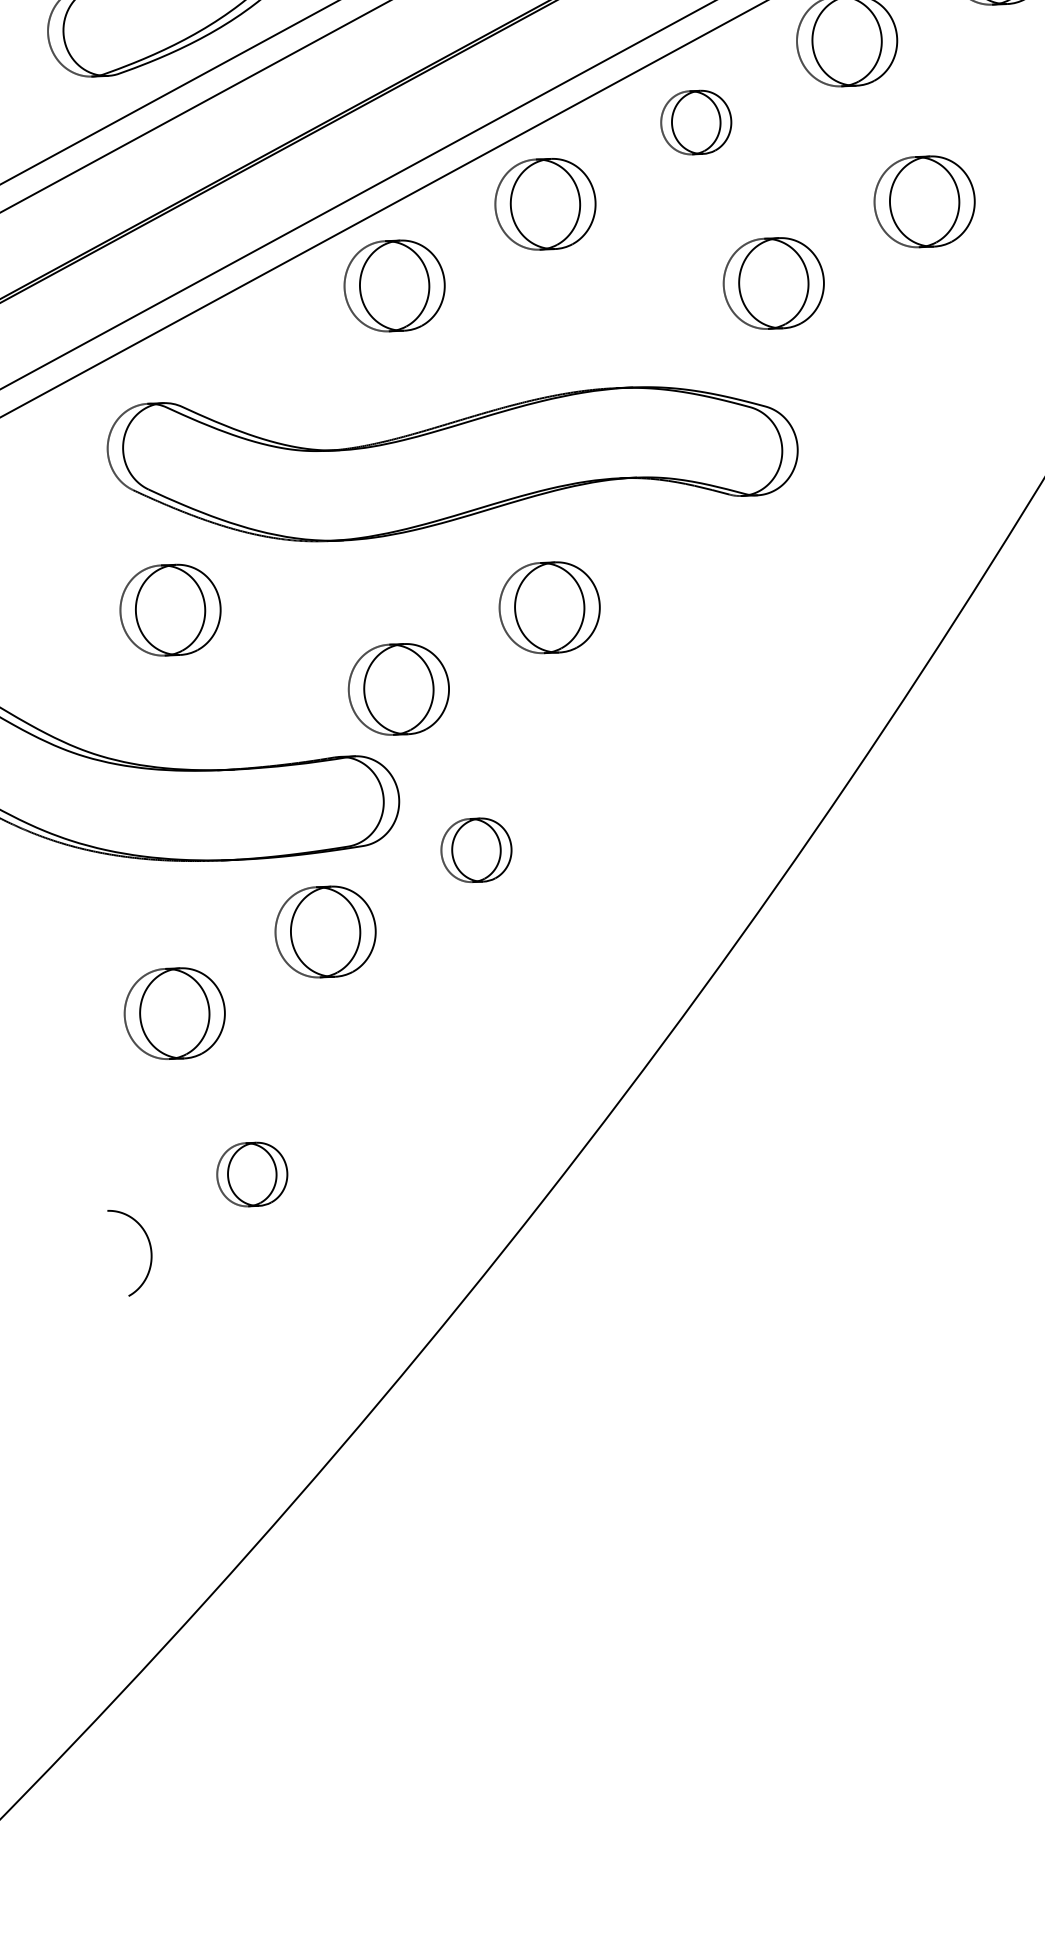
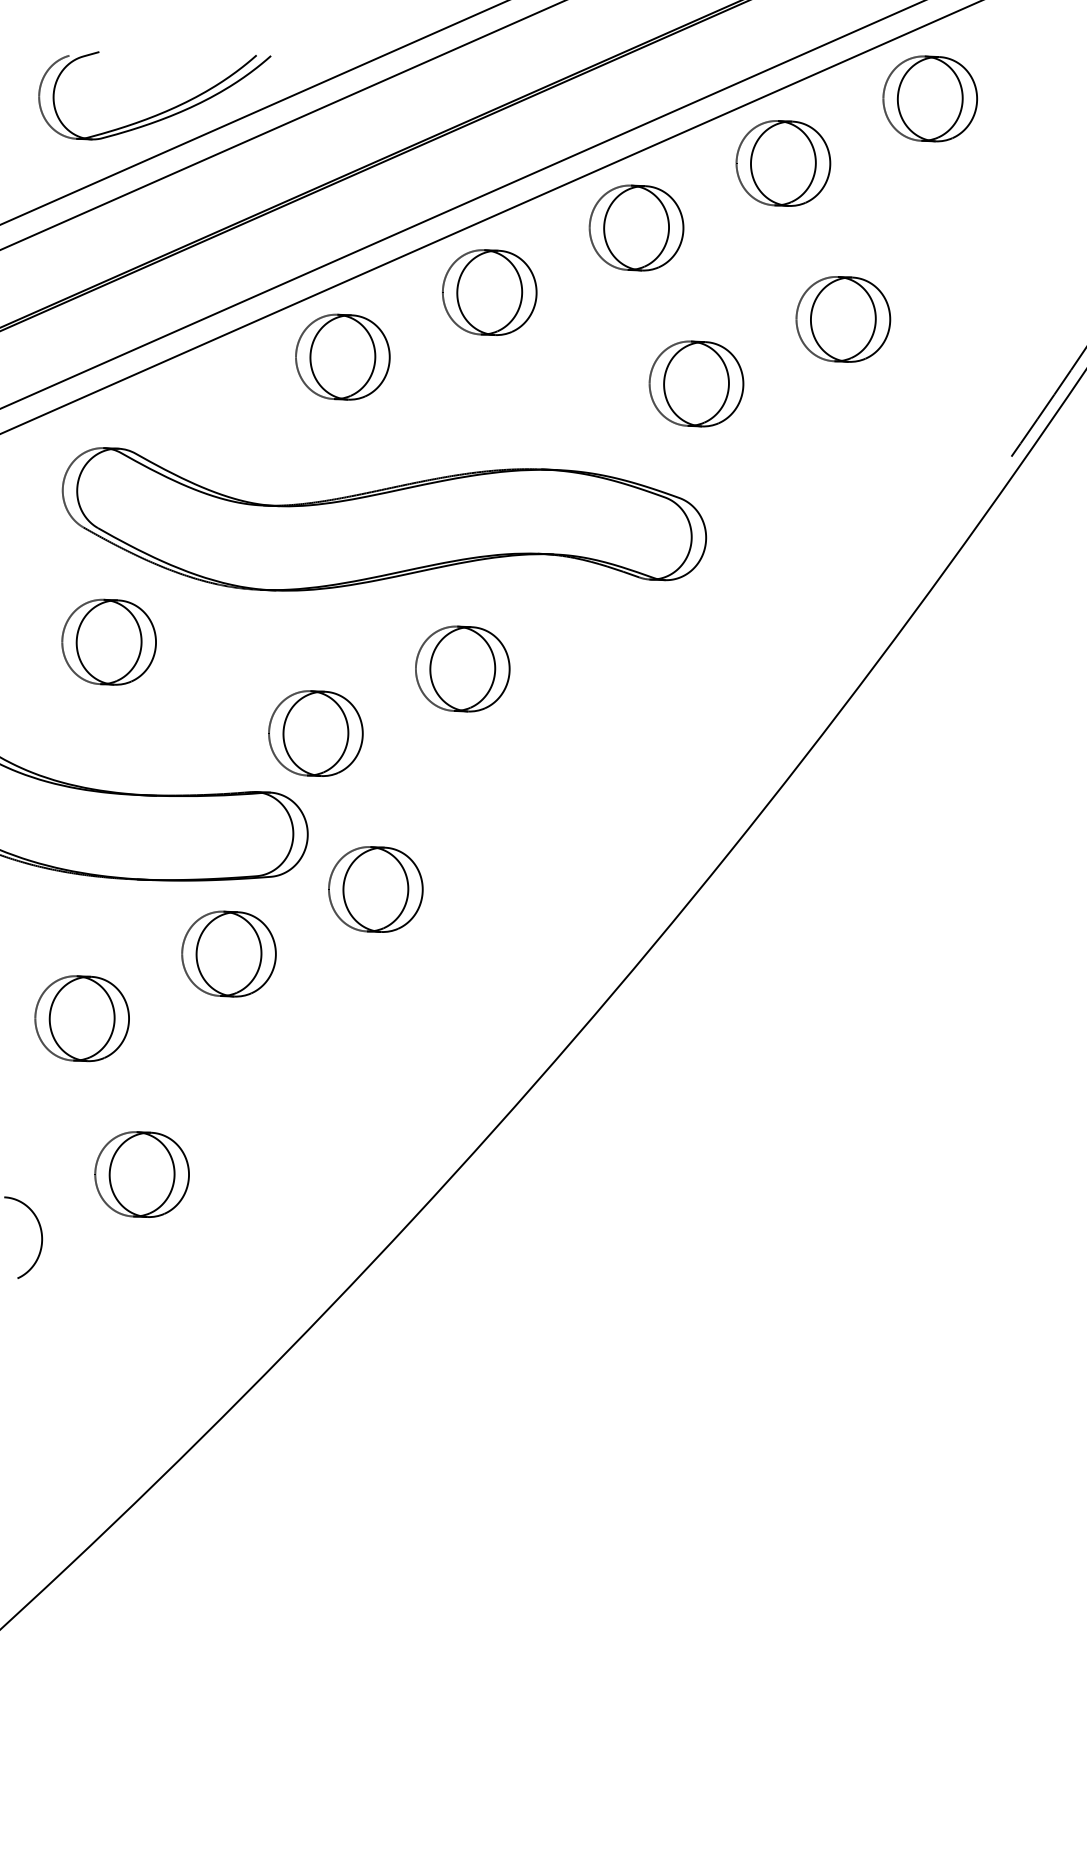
part: (696, 122) -> (636, 227), size x1.43
part: (476, 850) -> (375, 889), size x1.43
part: (251, 1174) -> (141, 1174), size x1.43

